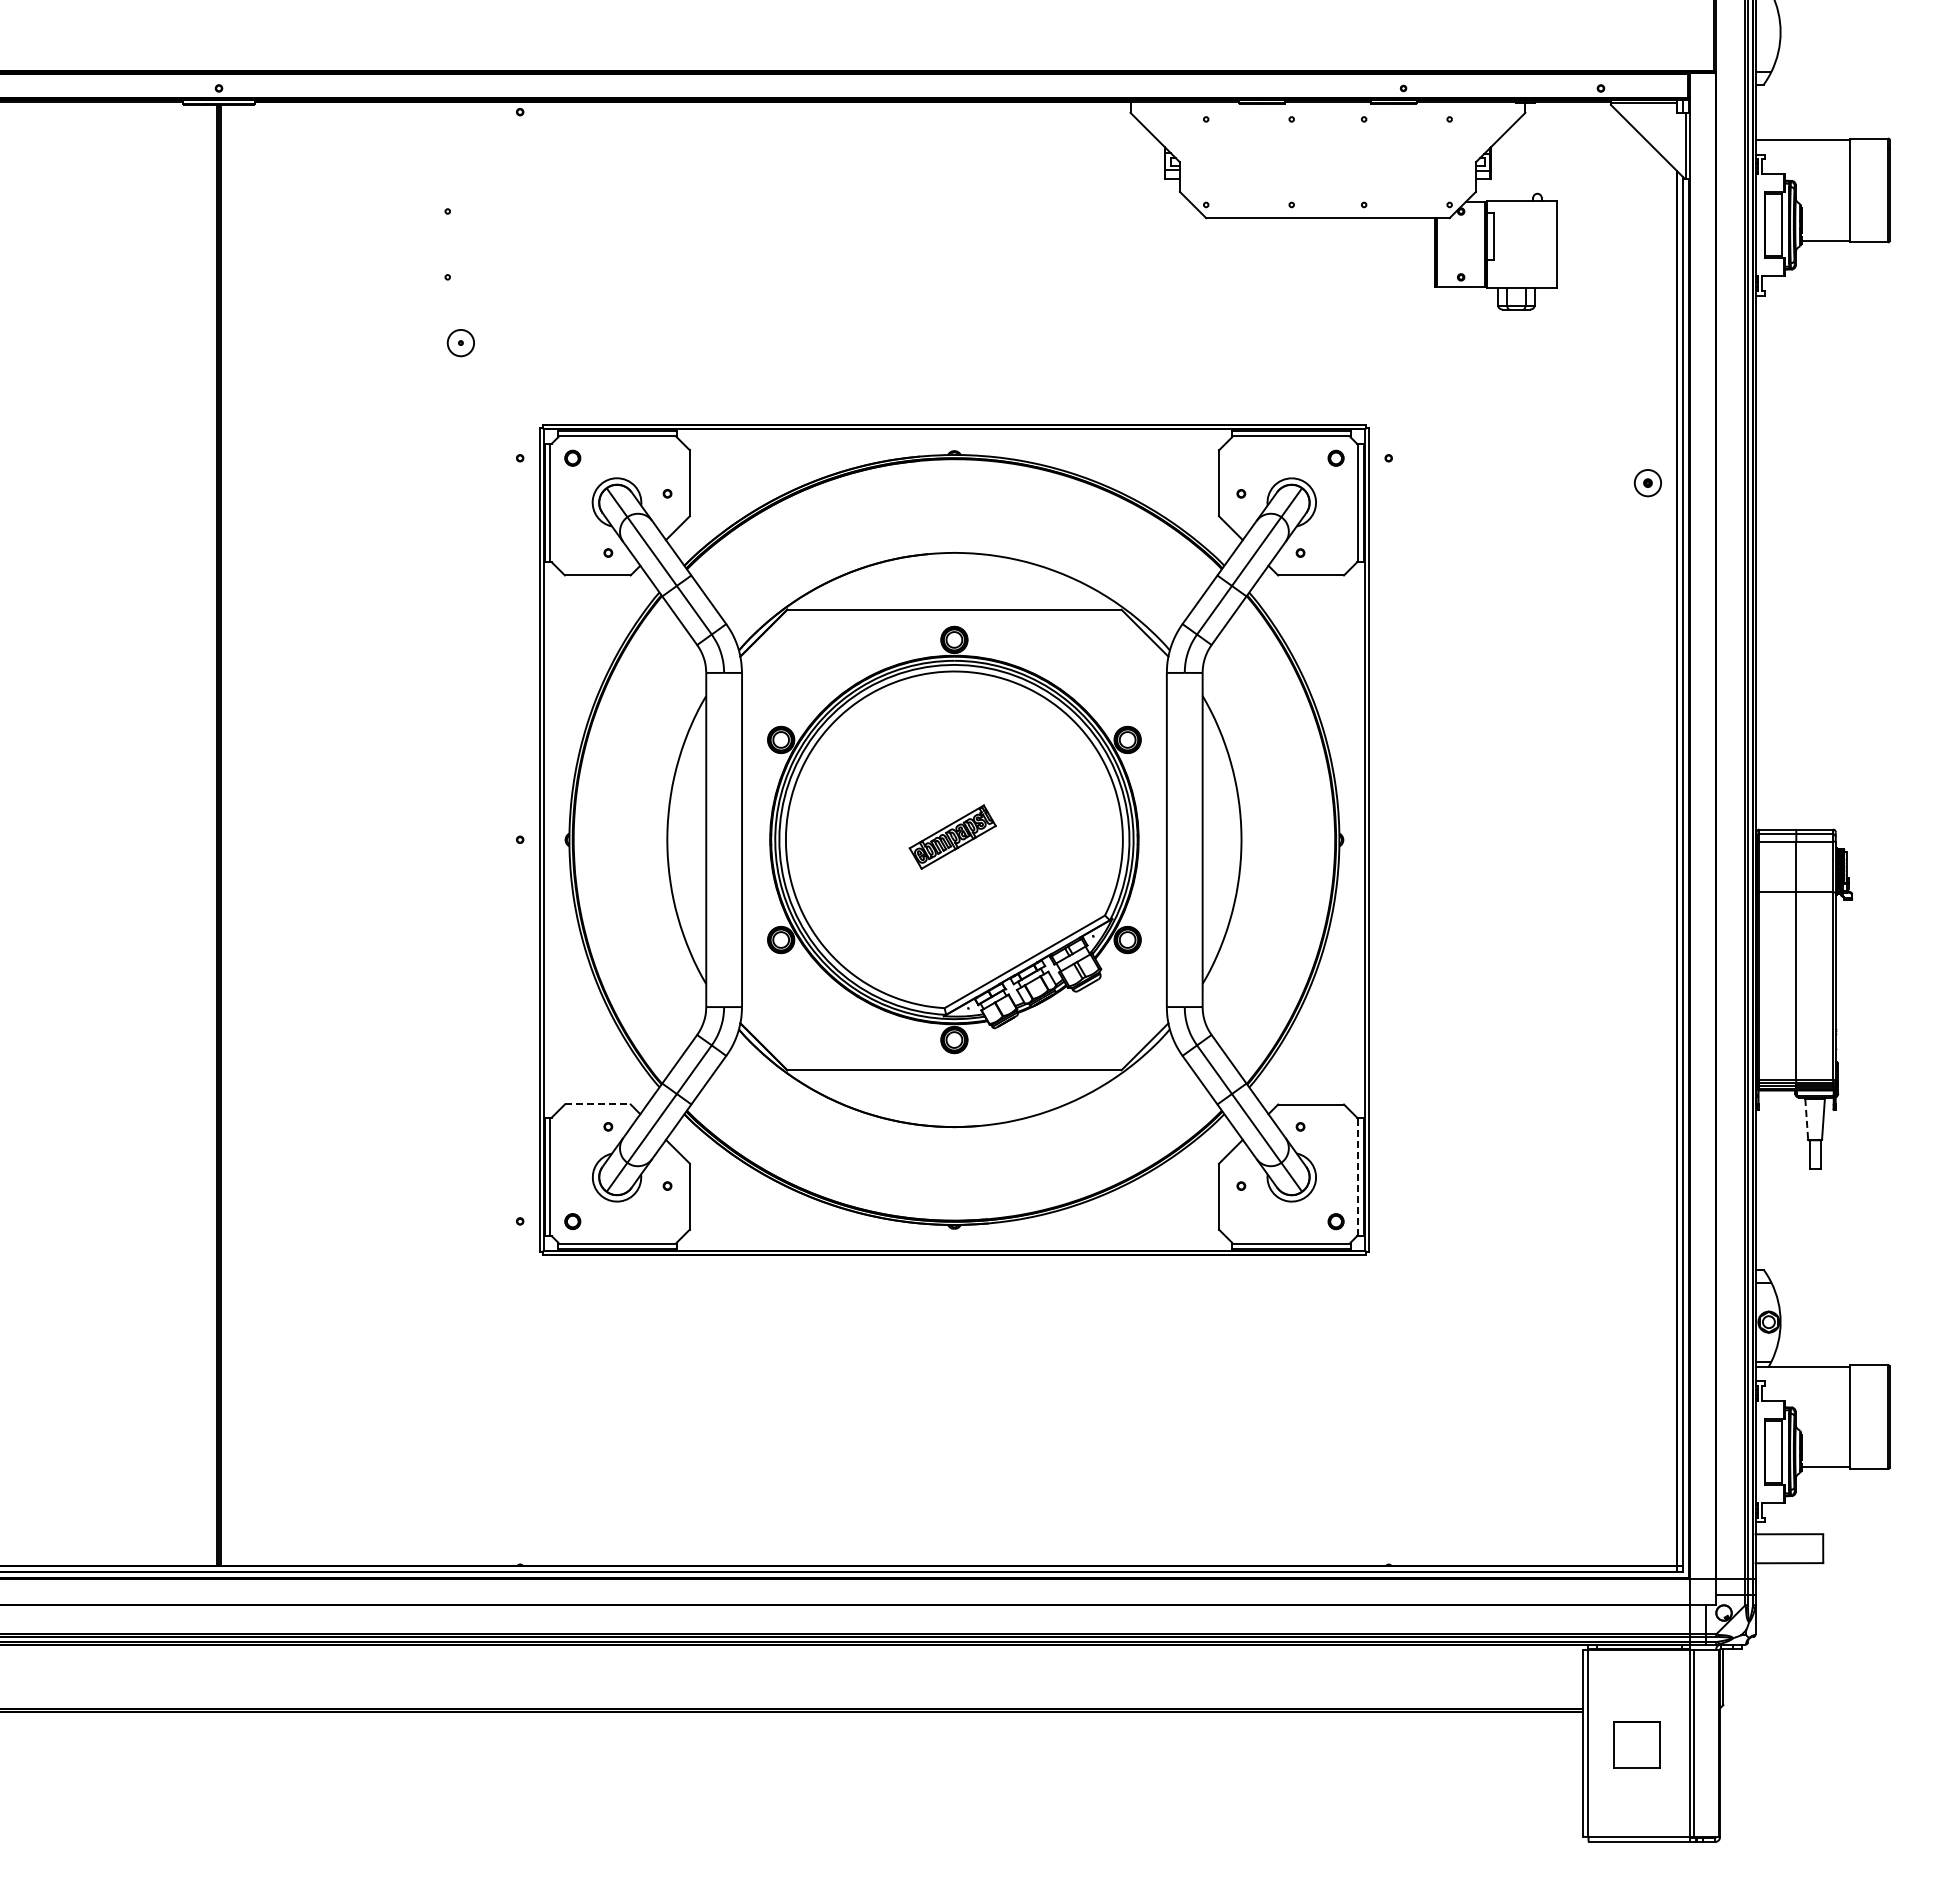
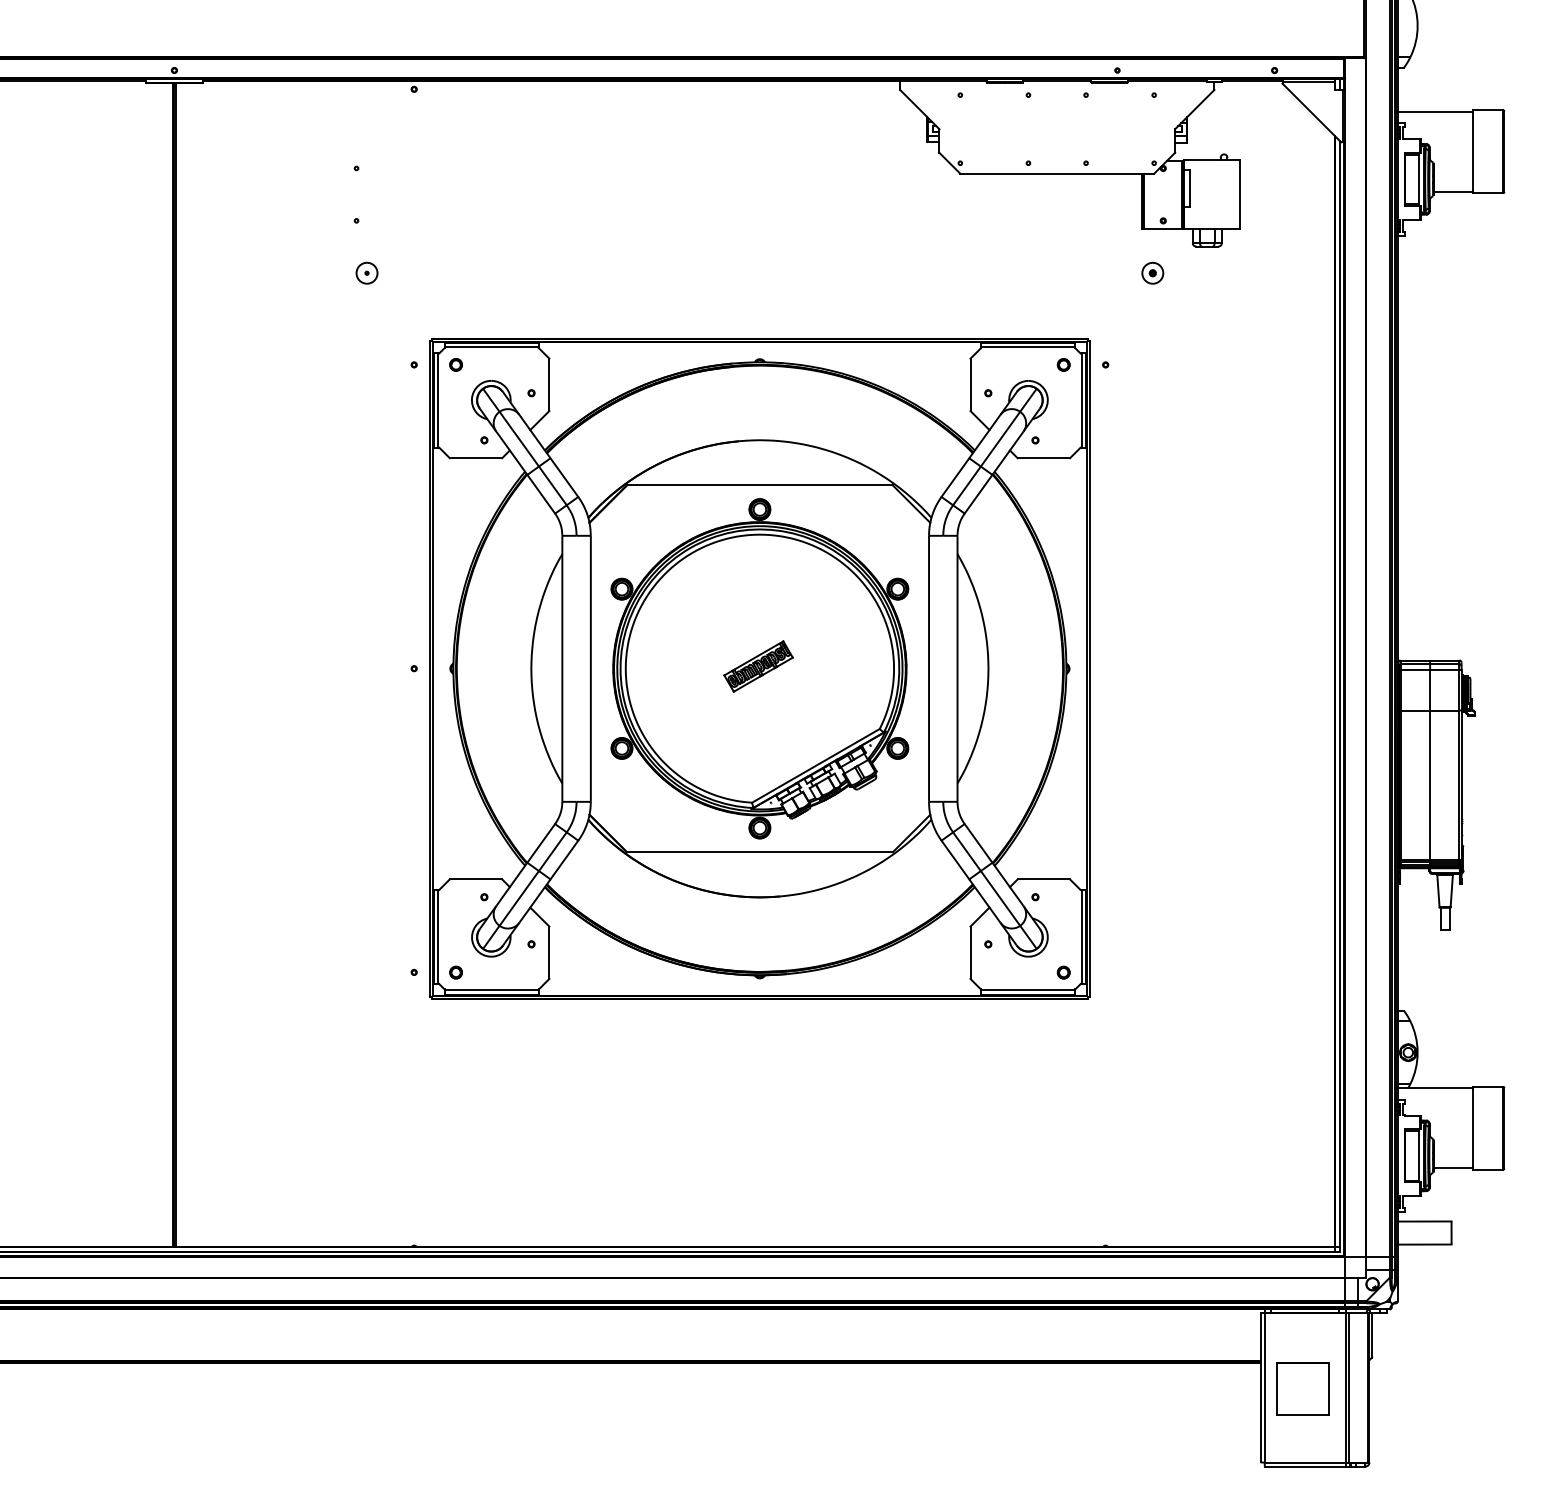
part: (1647, 483) -> (1152, 273), moved
line: (597, 1104) -> (475, 879), dashed -> solid
line: (1806, 1119) -> (1438, 891), dashed -> solid
line: (1358, 1176) -> (1081, 936), dashed -> solid
part: (1636, 1744) -> (1302, 1388), size x1.43

